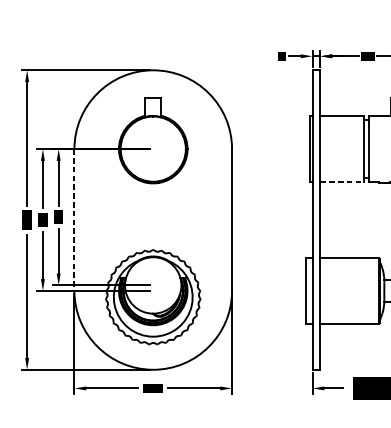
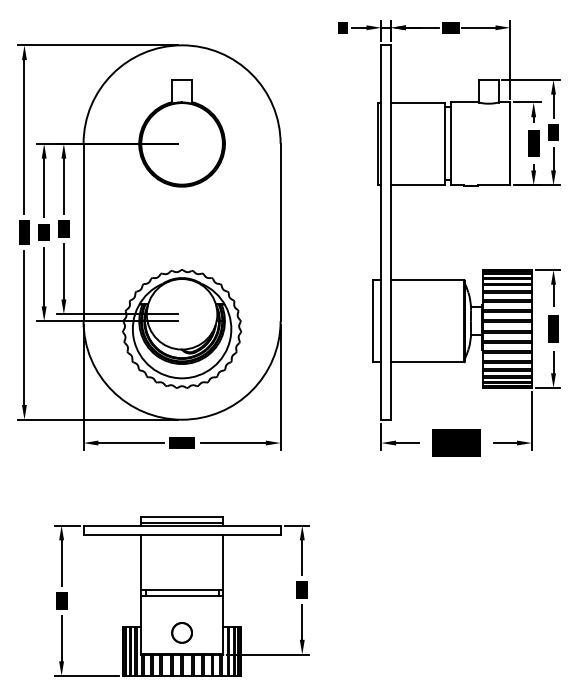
line: (342, 182) -> (418, 185), dashed -> solid
line: (74, 220) -> (83, 232), dashed -> solid

